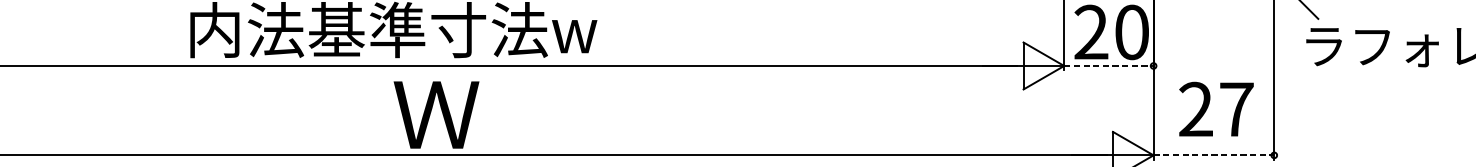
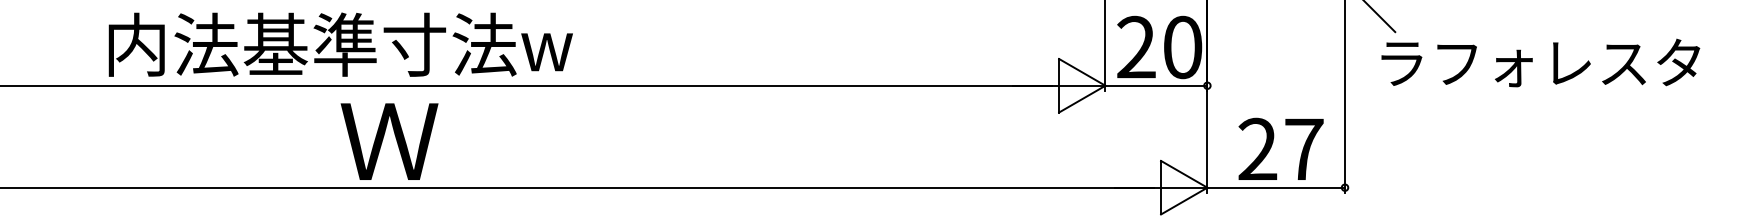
line: (1108, 65) -> (1156, 85), dashed -> solid
text: (1215, 108) -> (1280, 148), moved
line: (1214, 155) -> (1276, 187), dashed -> solid

